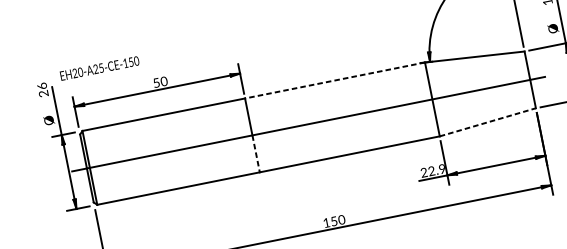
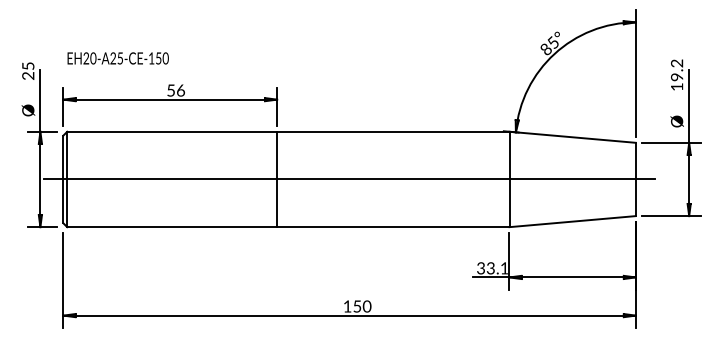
text: (99, 68) -> (117, 58), moved
text: (163, 80) -> (180, 89), 50 -> 56
line: (334, 80) -> (392, 131), dashed -> solid
text: (42, 86) -> (28, 66), 26 -> 25
line: (488, 122) -> (573, 221), dashed -> solid
line: (256, 153) -> (277, 203), dashed -> solid
text: (432, 171) -> (492, 268), 22.9 -> 33.1

